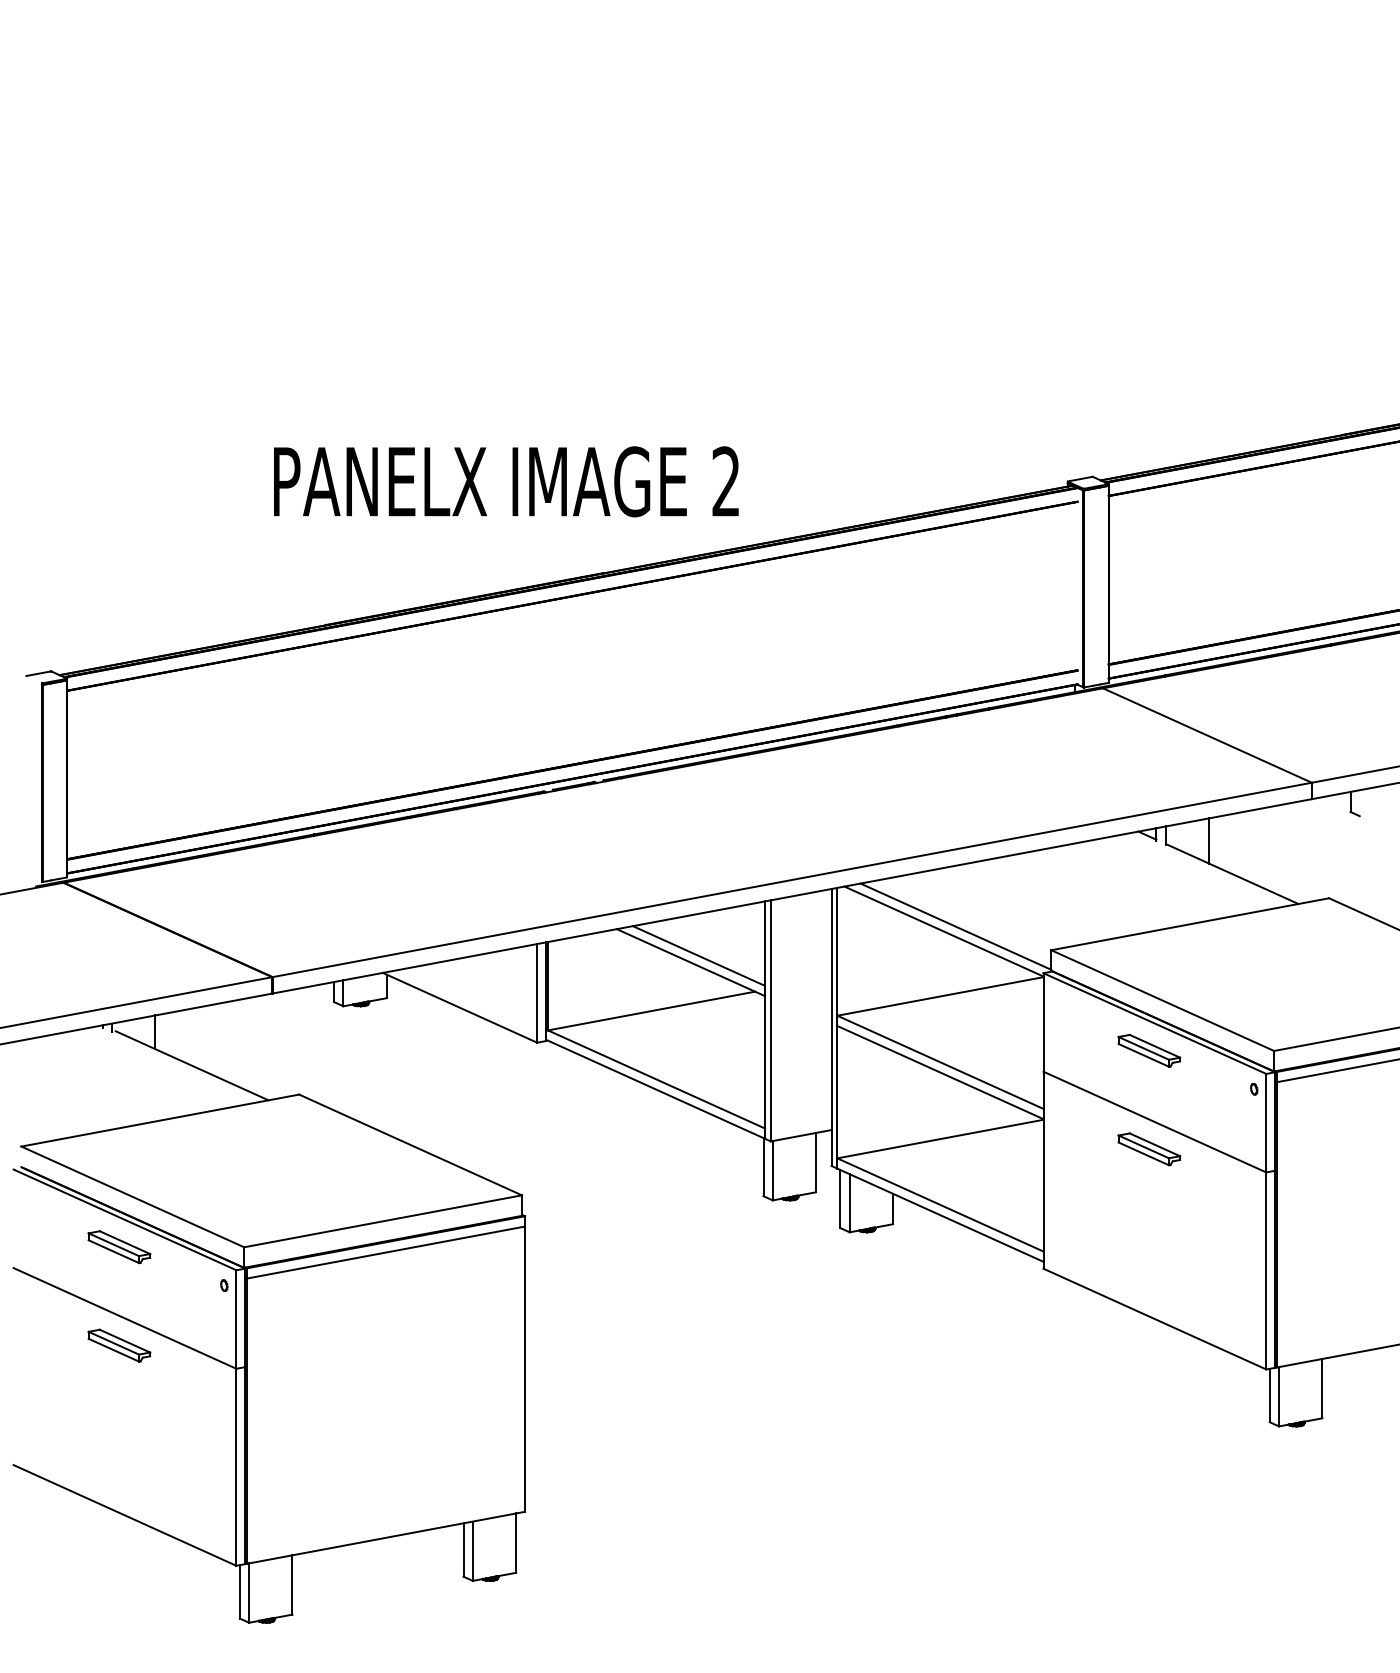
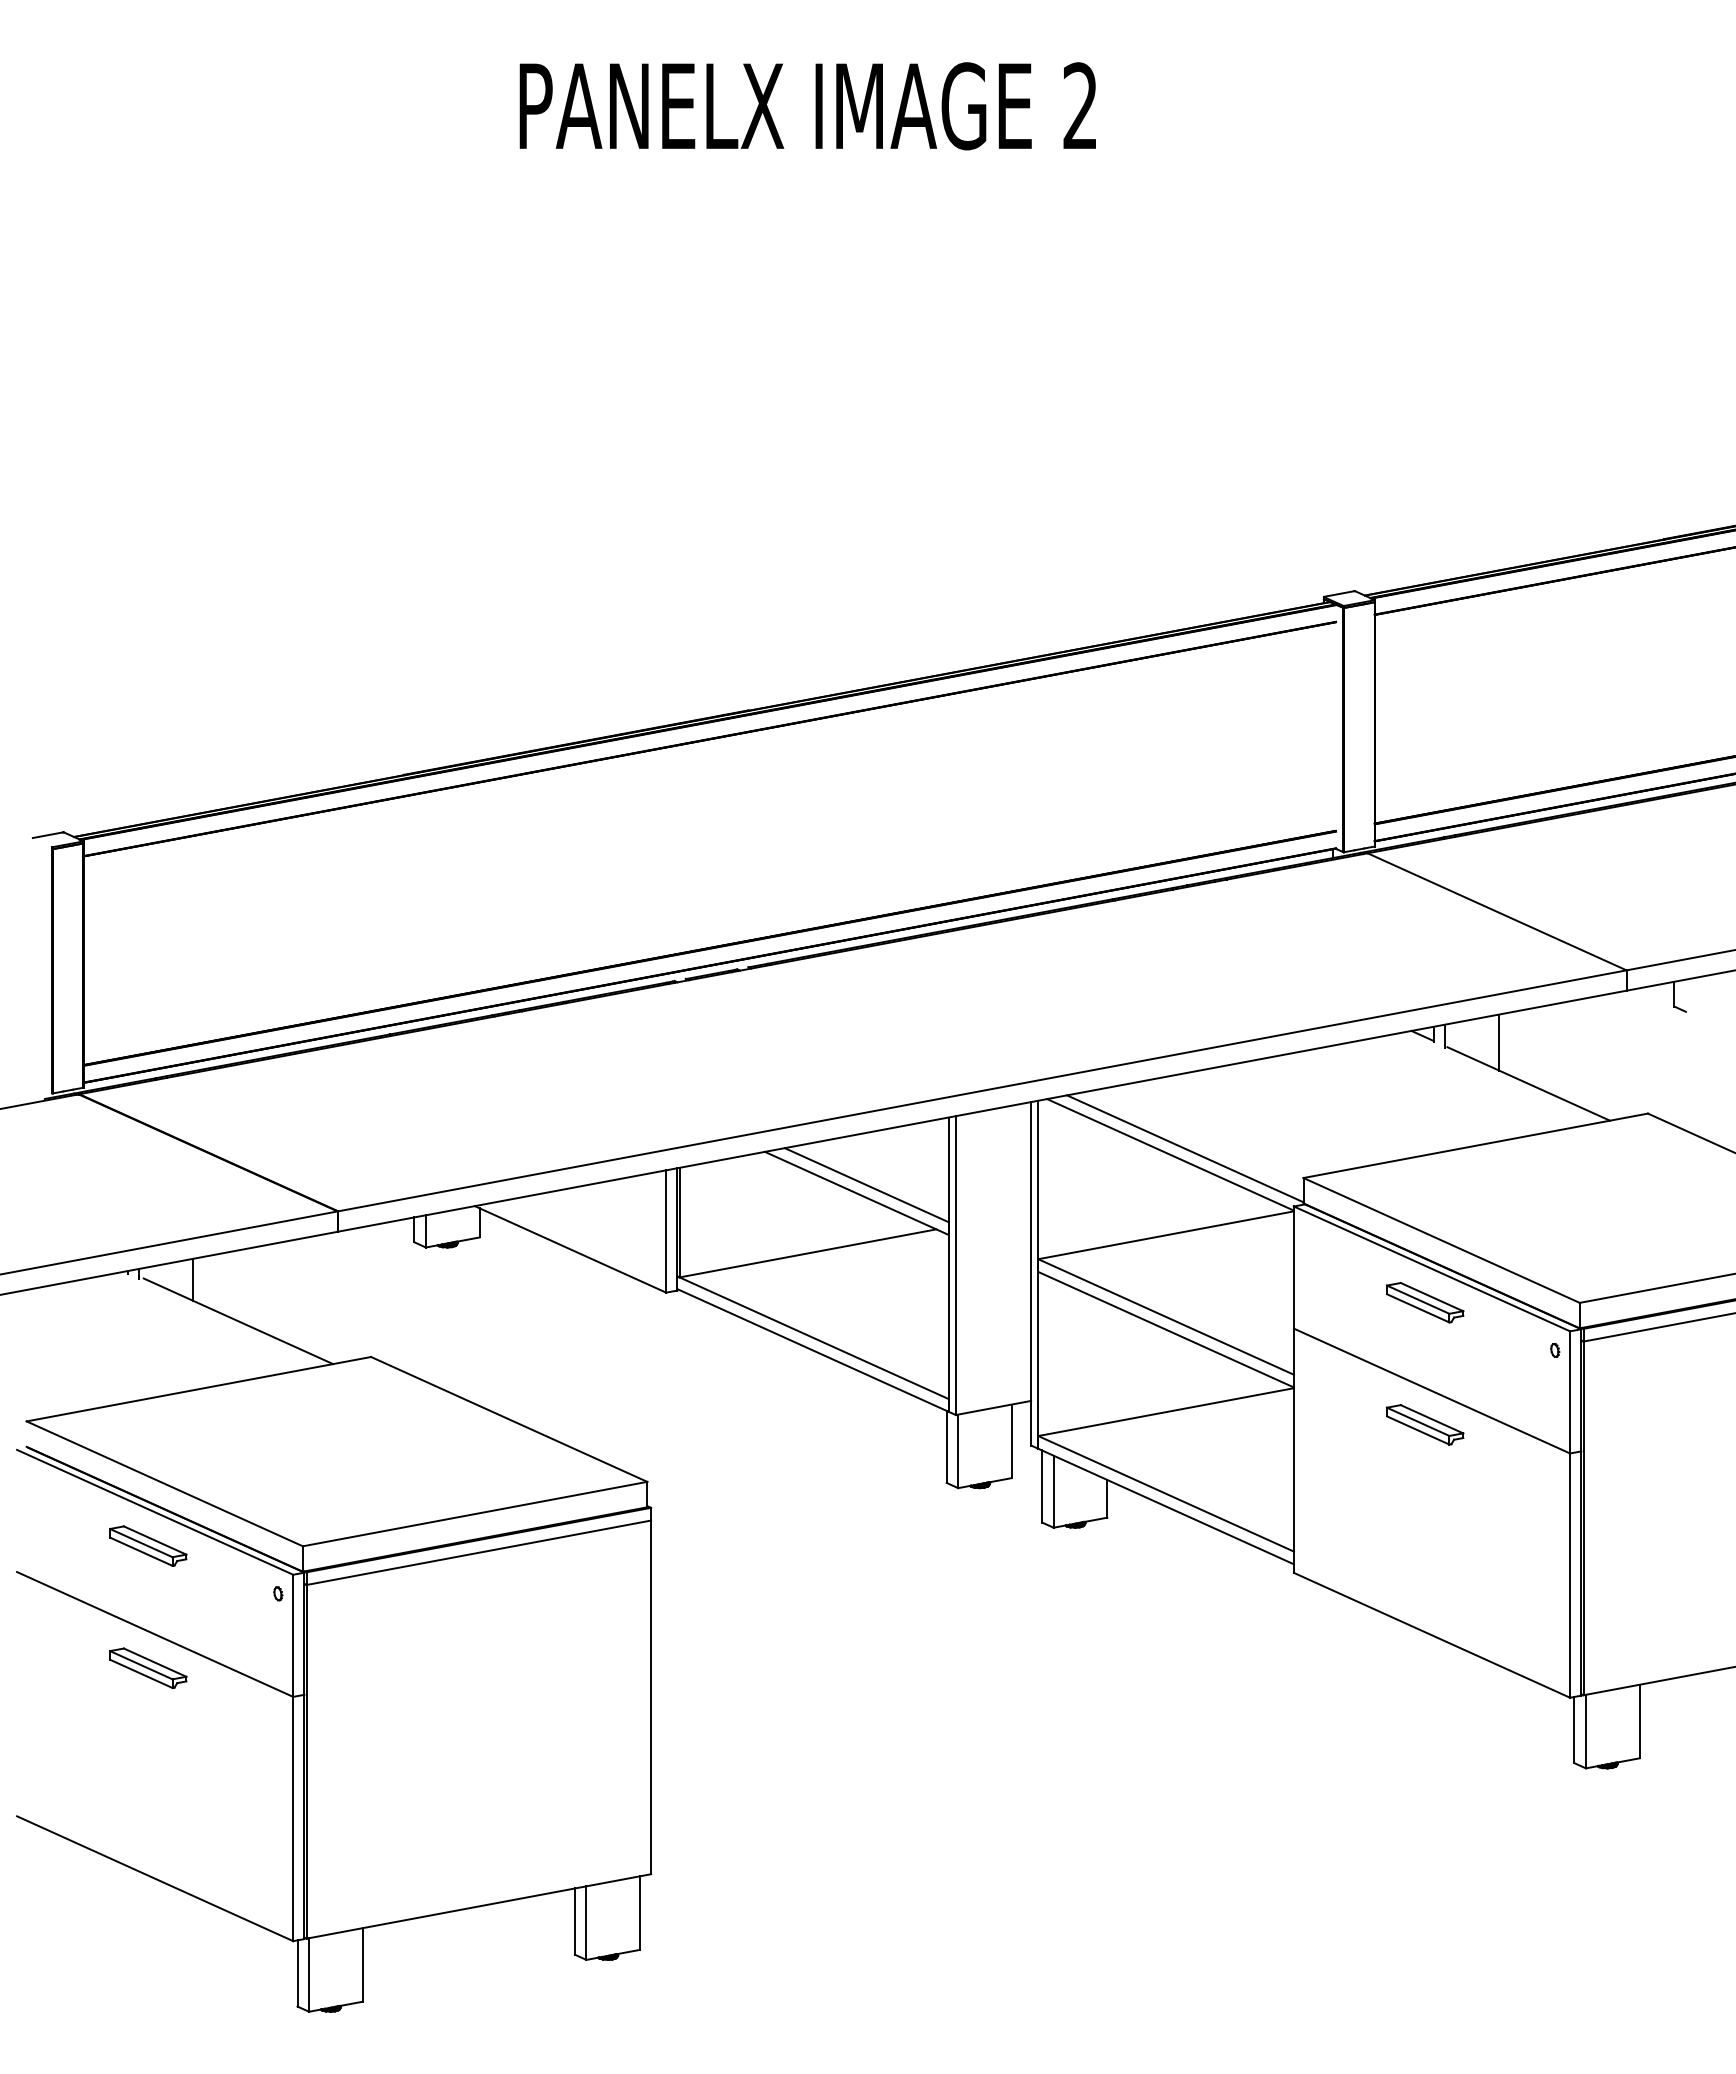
text: (506, 481) -> (807, 106), moved

